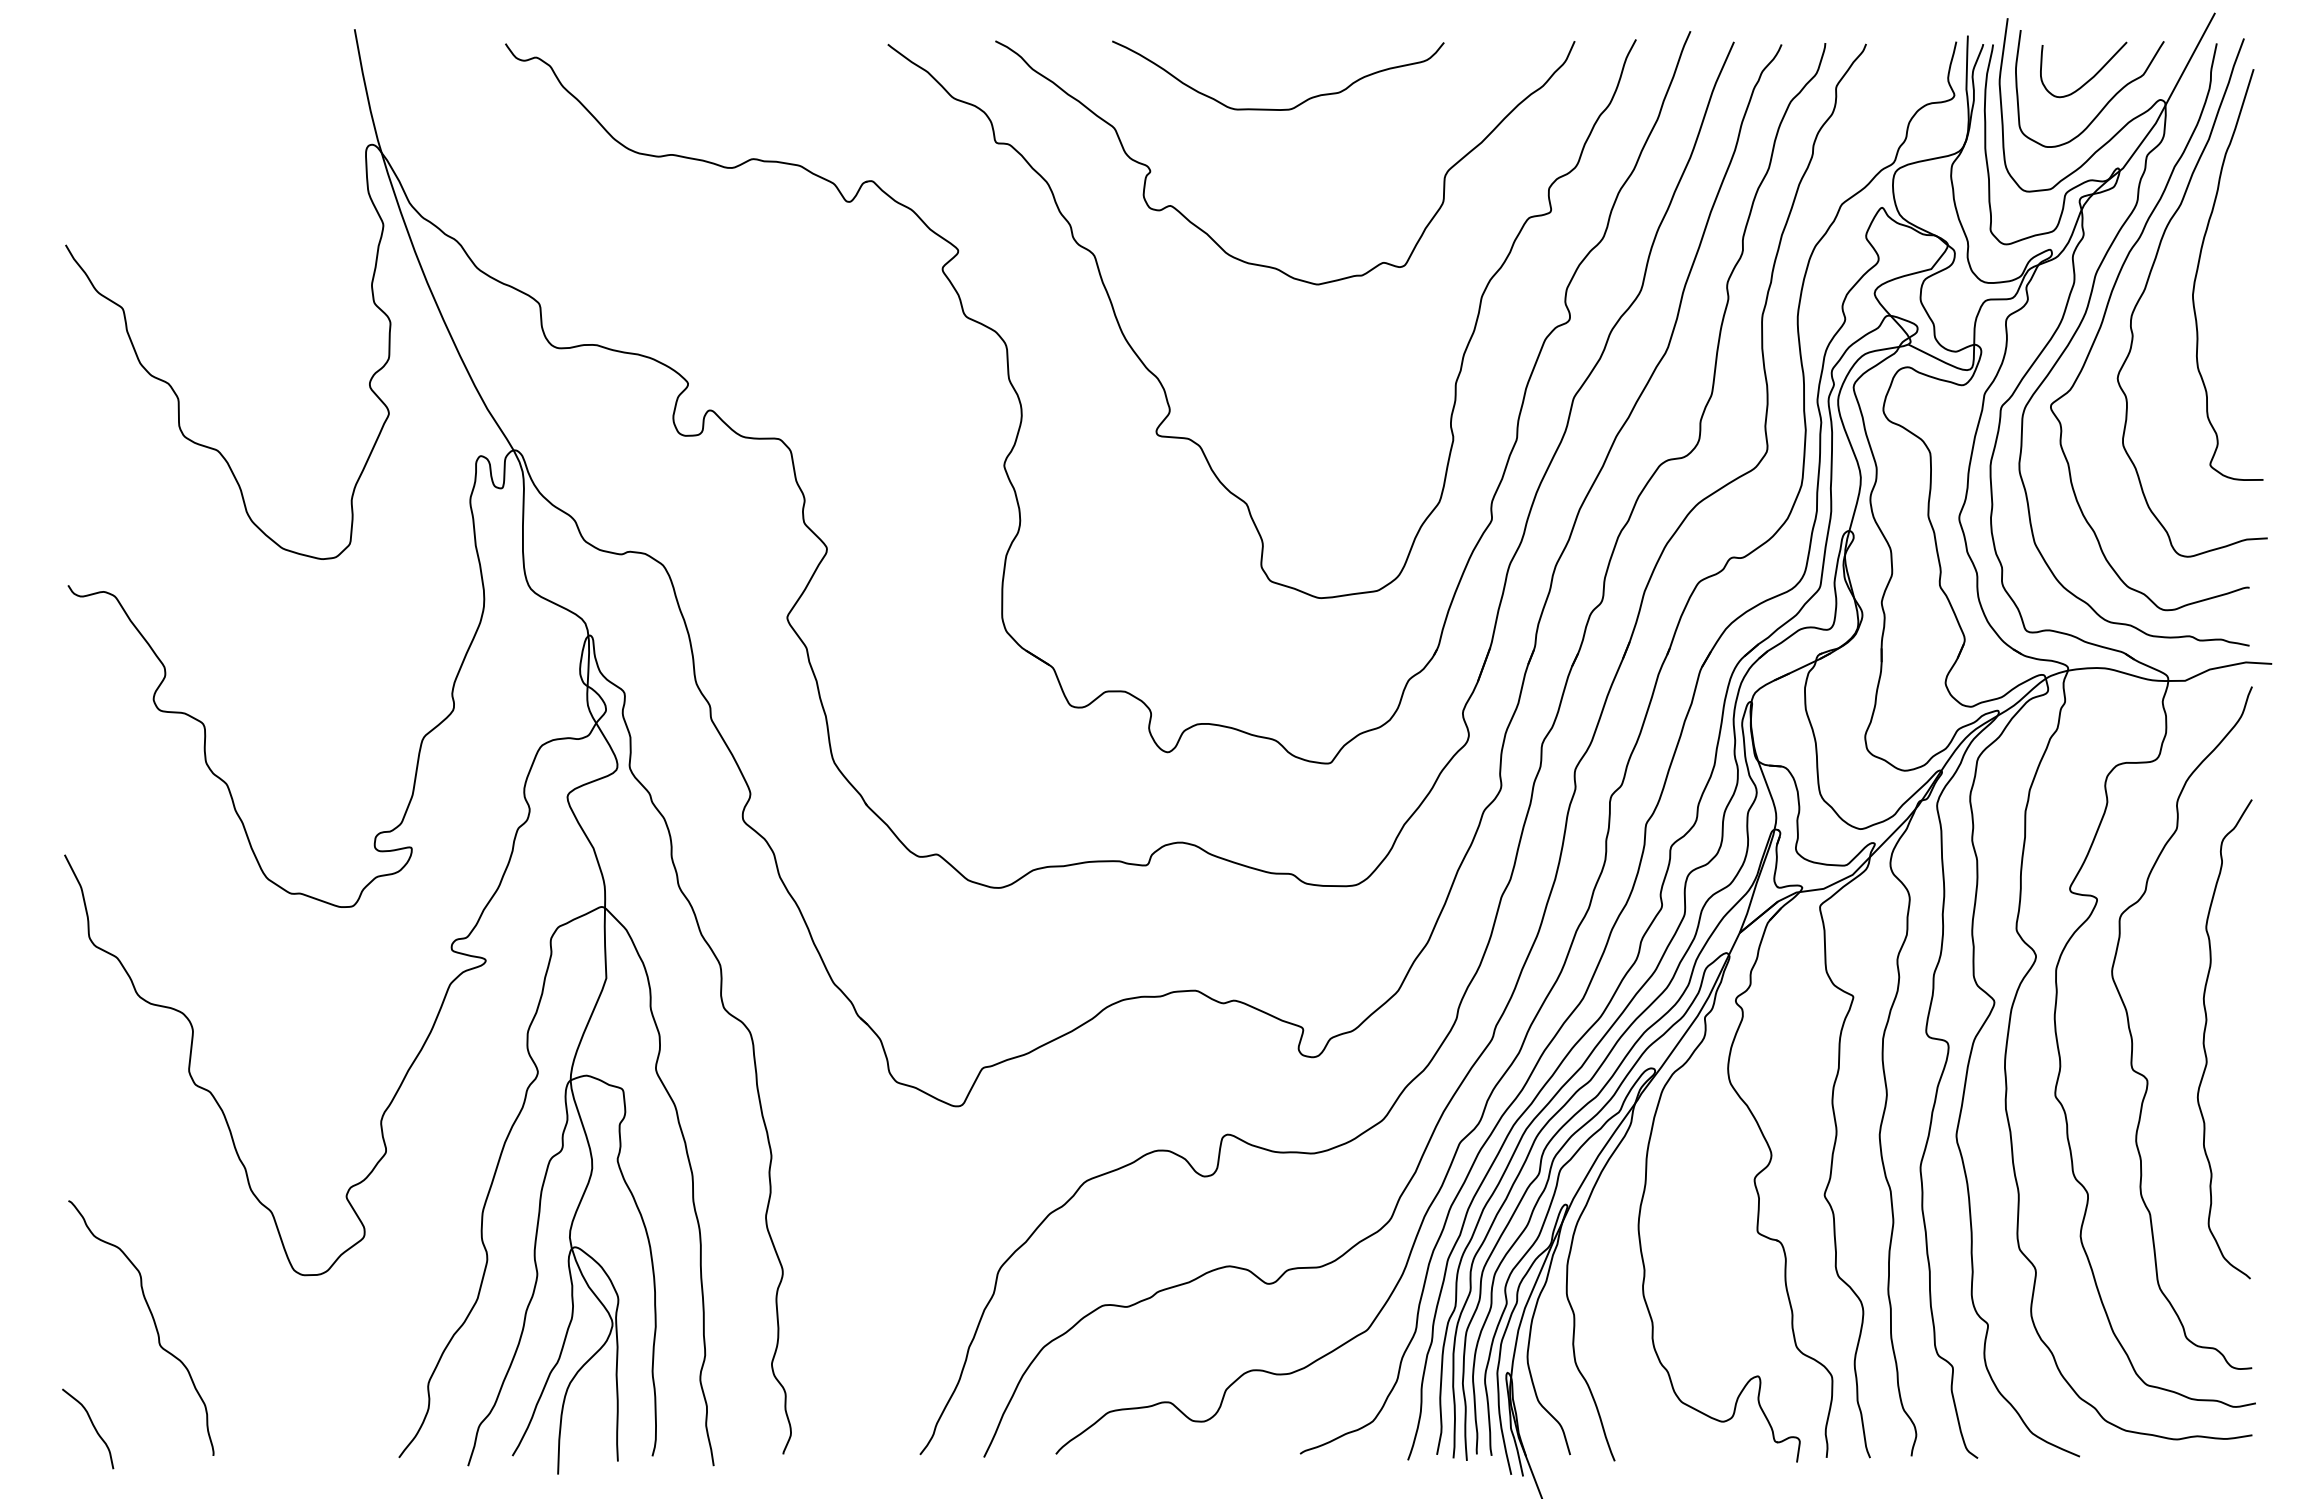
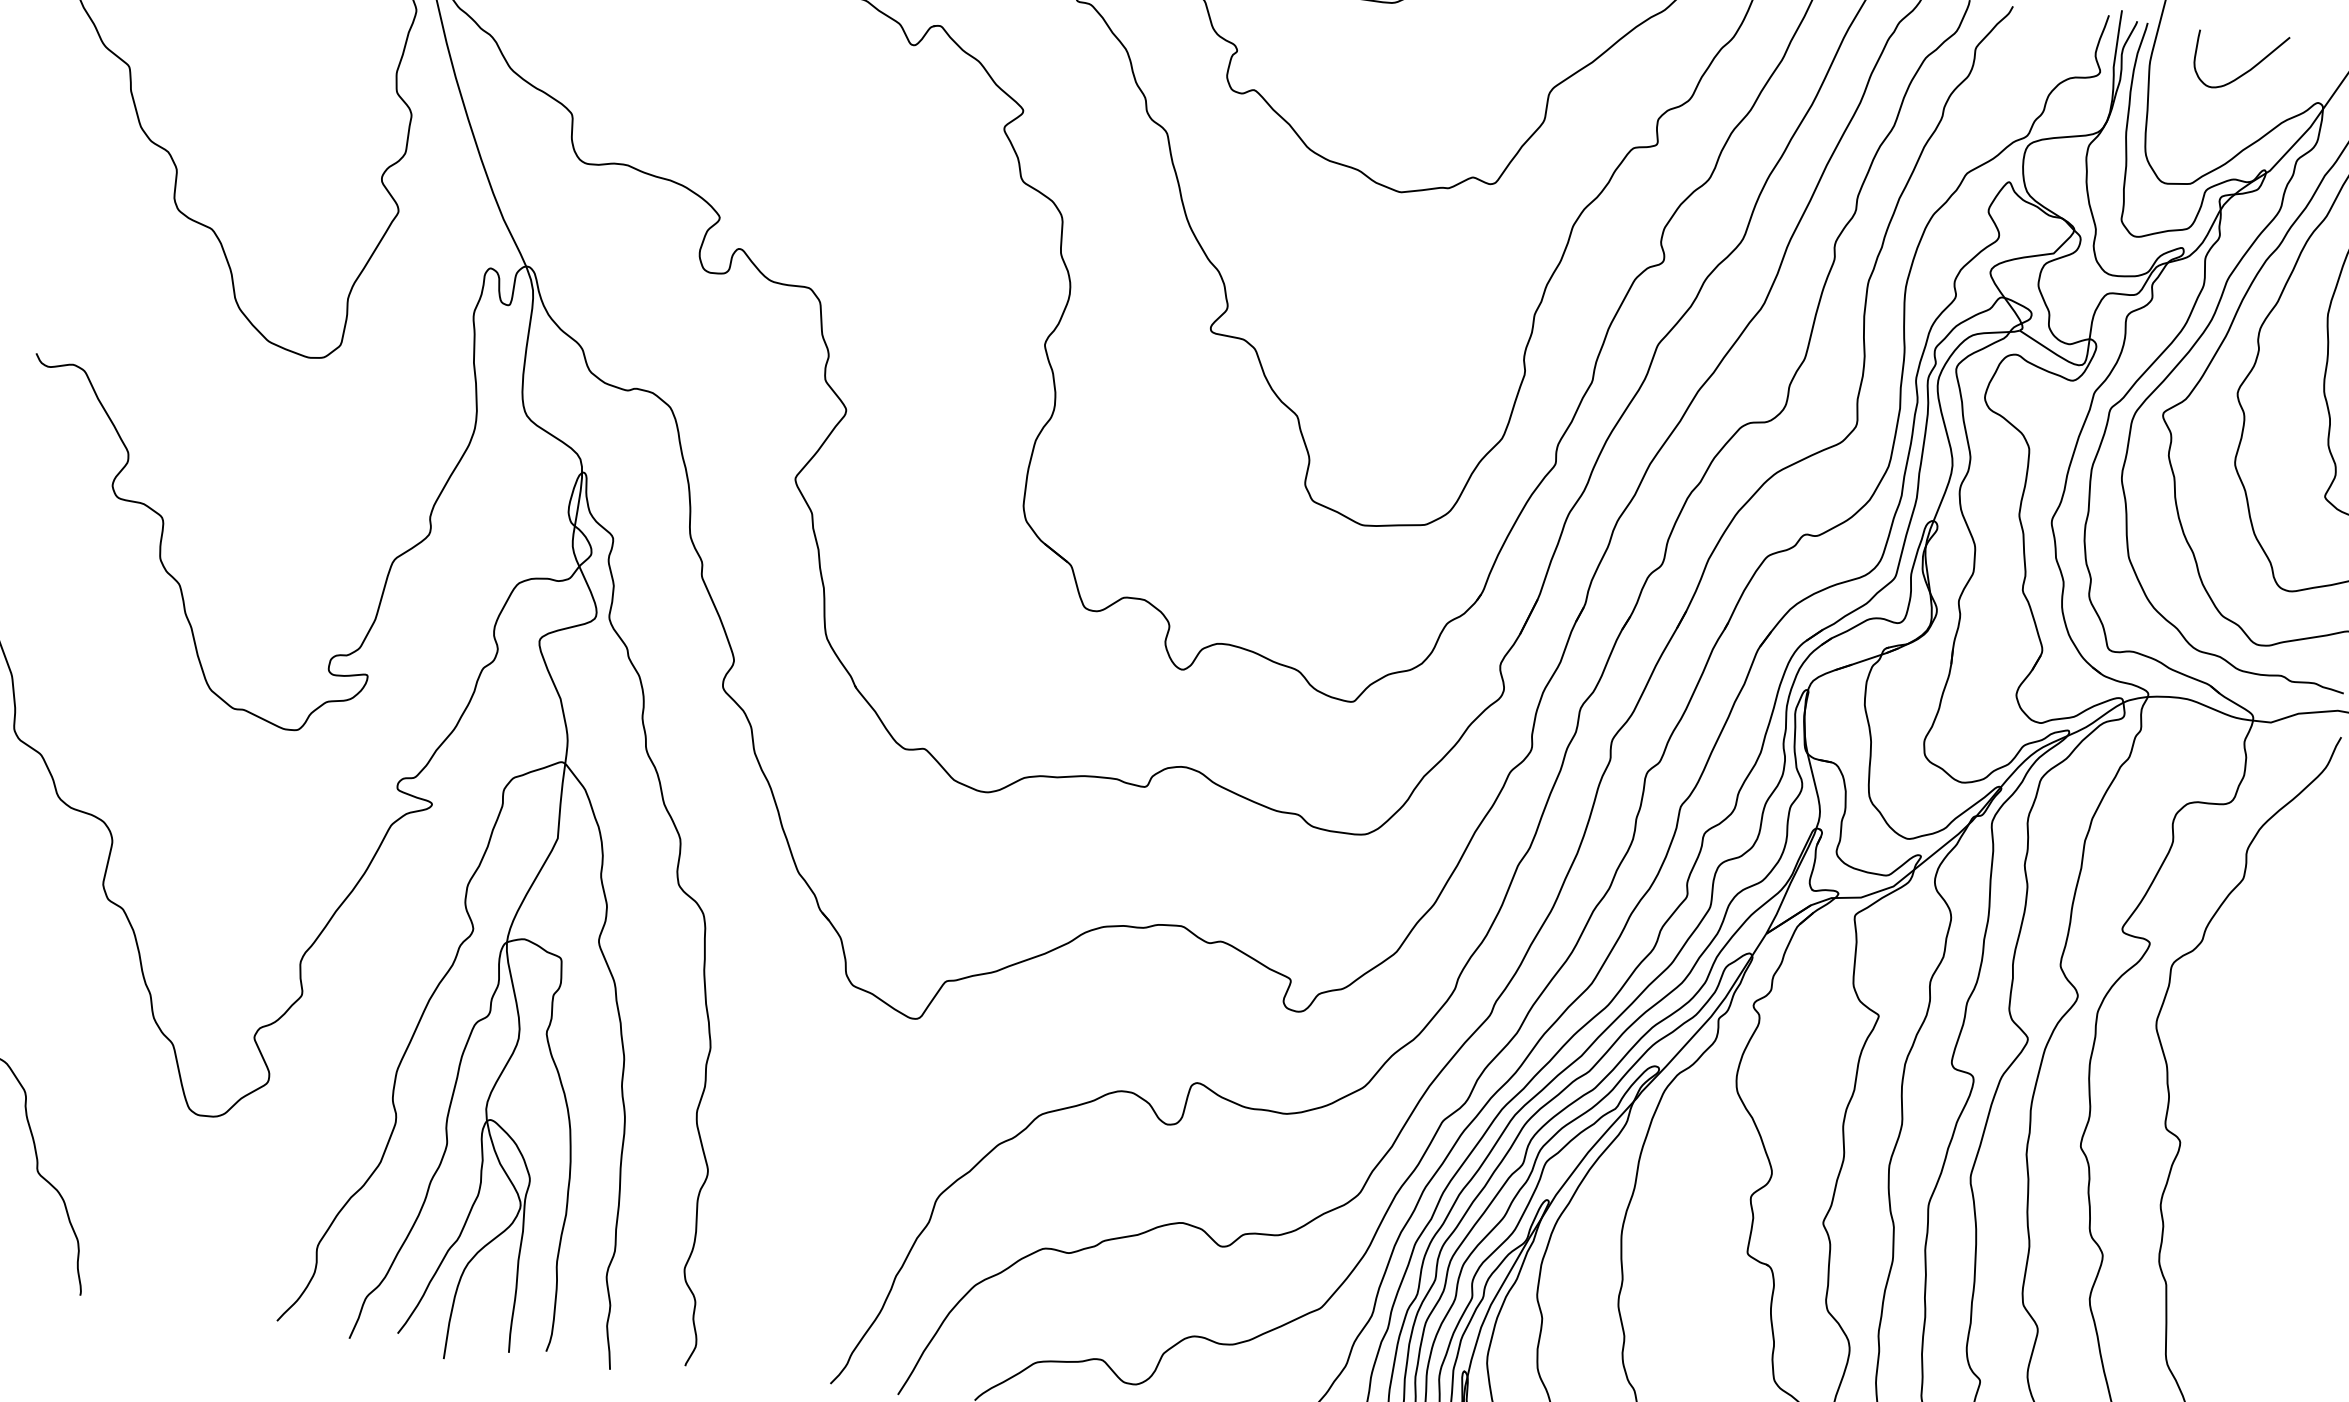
curve: (2108, 100) -> (2263, 96), removed
curve: (2205, 1033) -> (2247, 1099), removed

